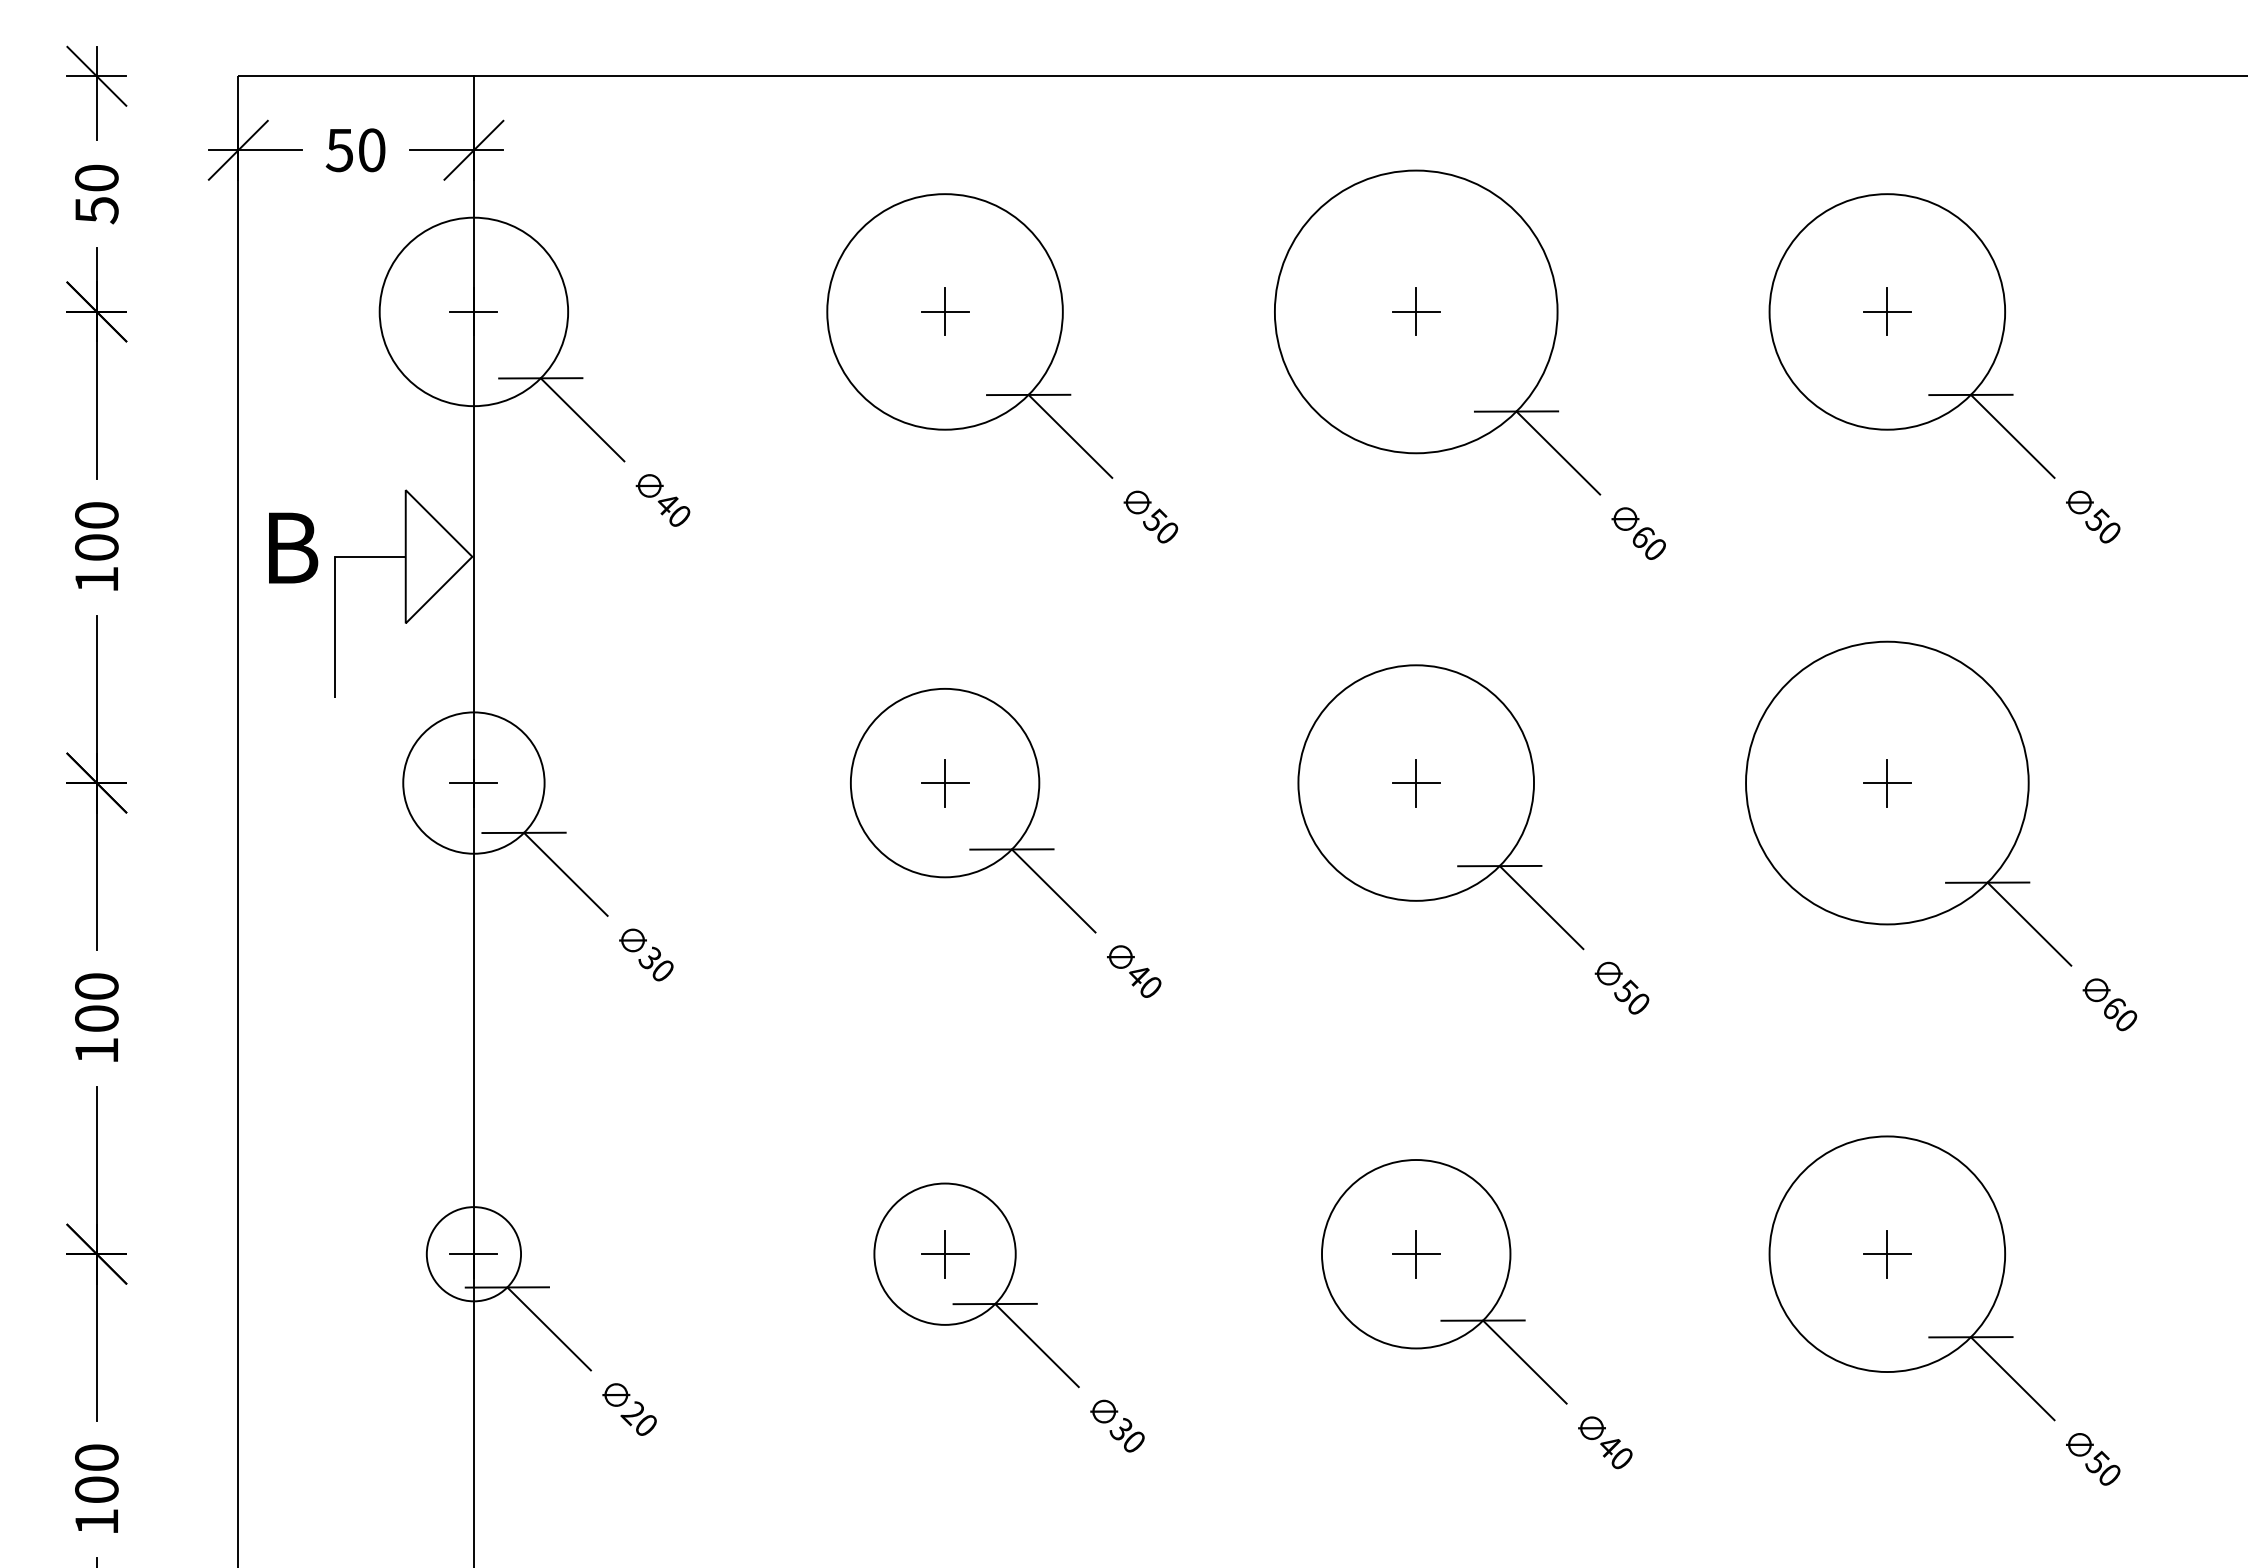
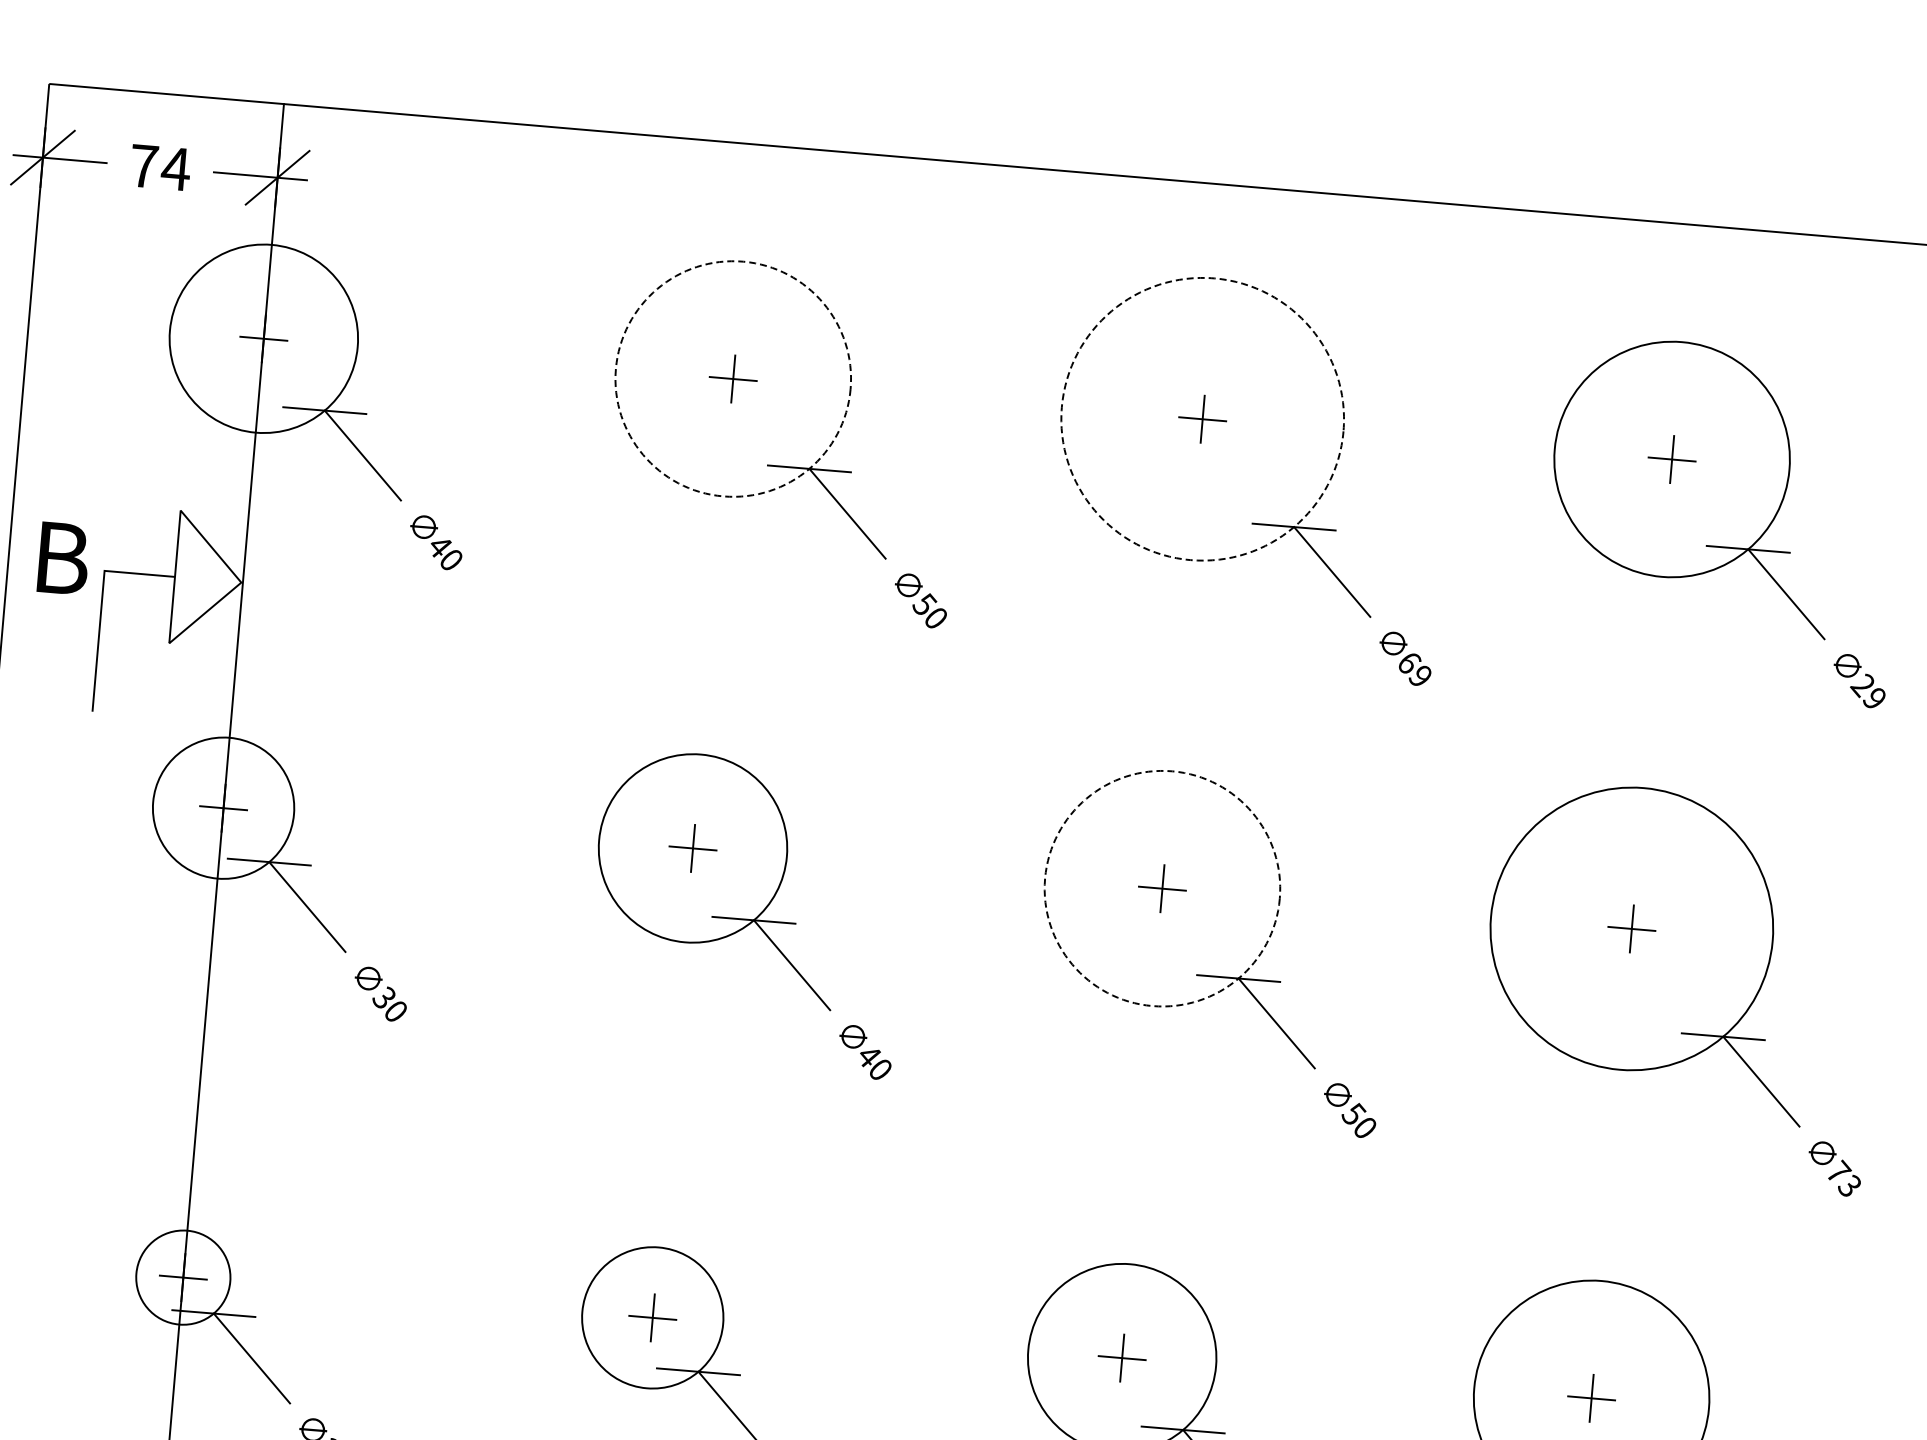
text: (355, 150) -> (159, 167), 50 -> 74
circle: (944, 311) -> (732, 378), solid -> dashed
circle: (1415, 311) -> (1202, 418), solid -> dashed
text: (2102, 525) -> (1868, 690), 50 -> 29
text: (1654, 548) -> (1419, 675), 60 -> 69
circle: (1416, 782) -> (1162, 888), solid -> dashed
text: (2120, 1012) -> (1844, 1177), 60 -> 73

